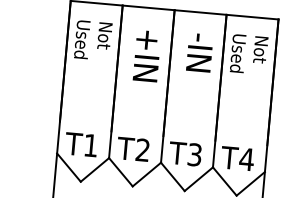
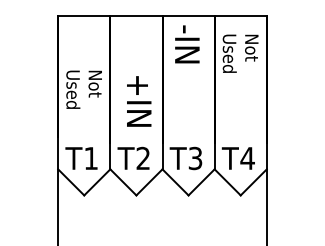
text: (92, 40) -> (83, 89), moved
text: (199, 52) -> (187, 44), moved
text: (147, 56) -> (139, 101), moved

